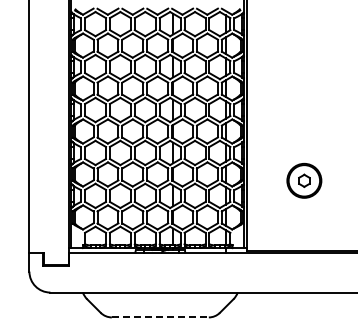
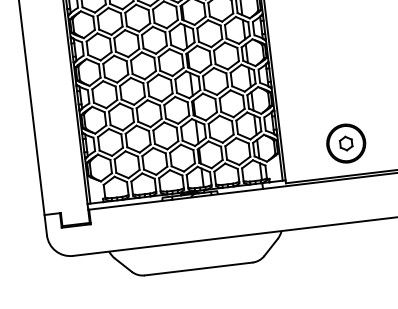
part: (304, 180) -> (346, 143), moved
line: (160, 317) -> (198, 269), dashed -> solid

